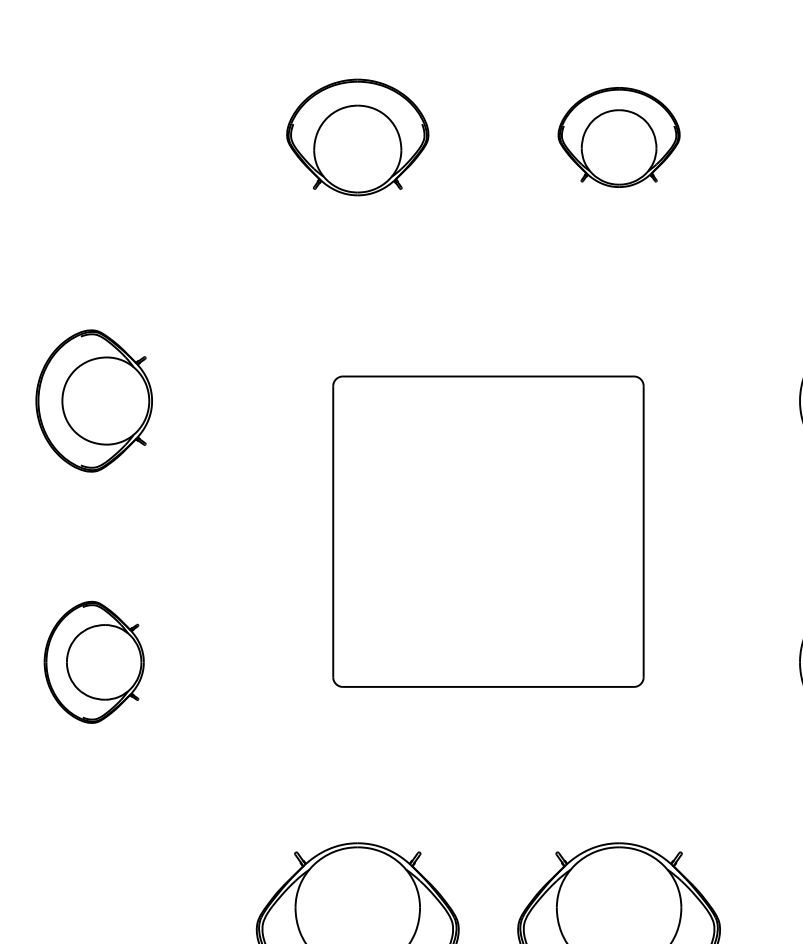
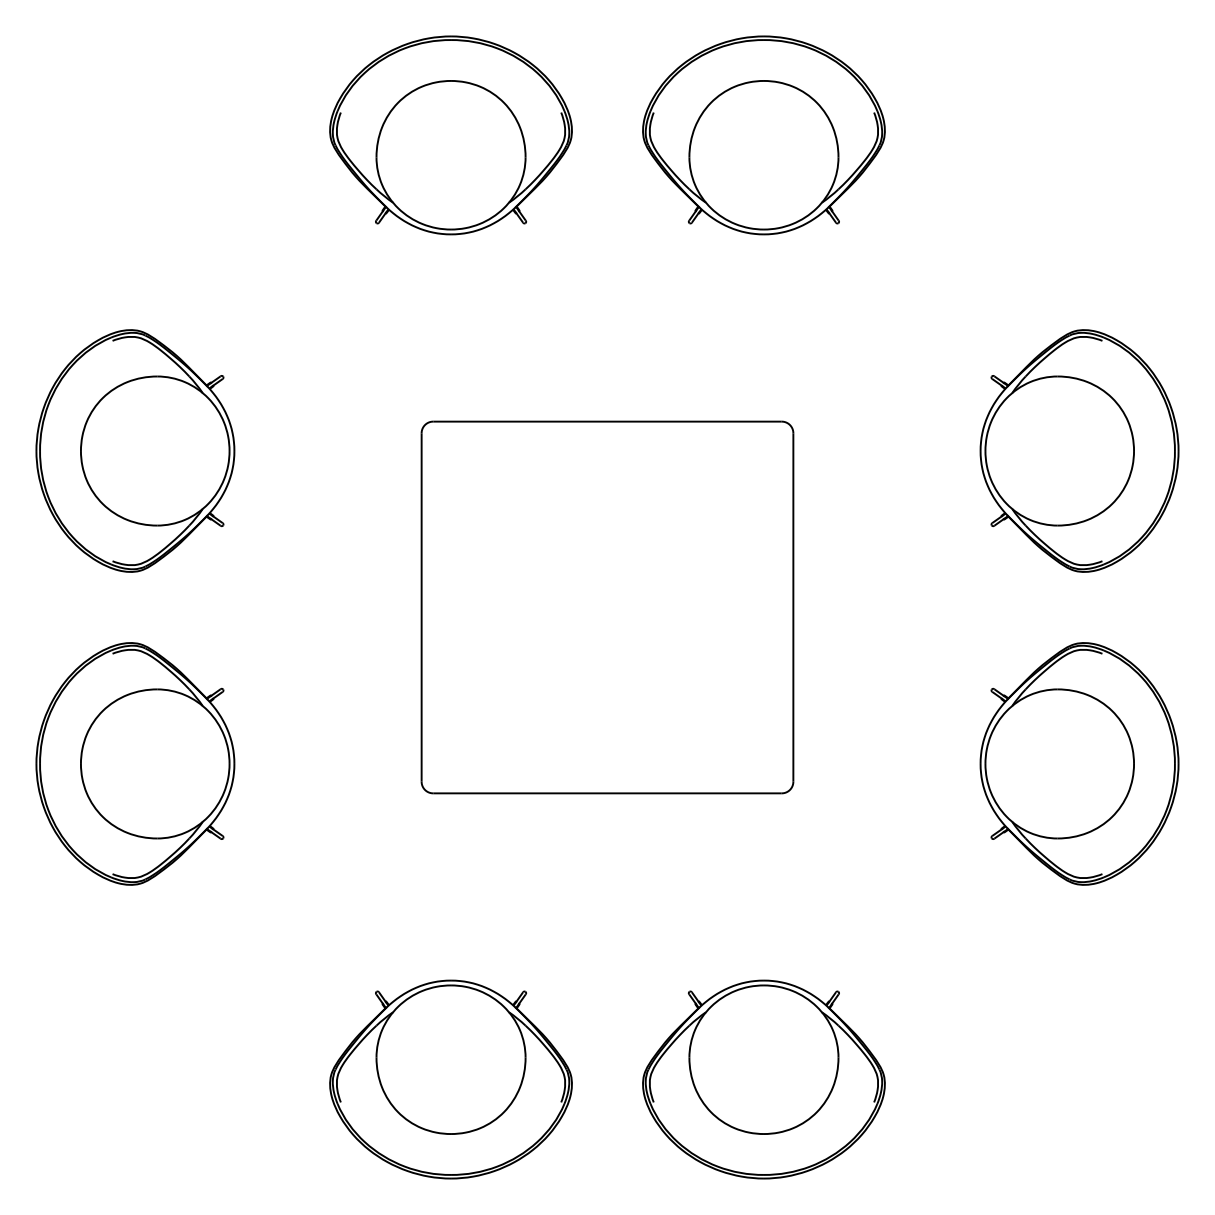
part: (357, 137) -> (450, 135), size x1.43
part: (618, 137) -> (763, 135), size x1.67
part: (94, 400) -> (135, 450), size x1.43
part: (94, 661) -> (135, 763), size x1.67

